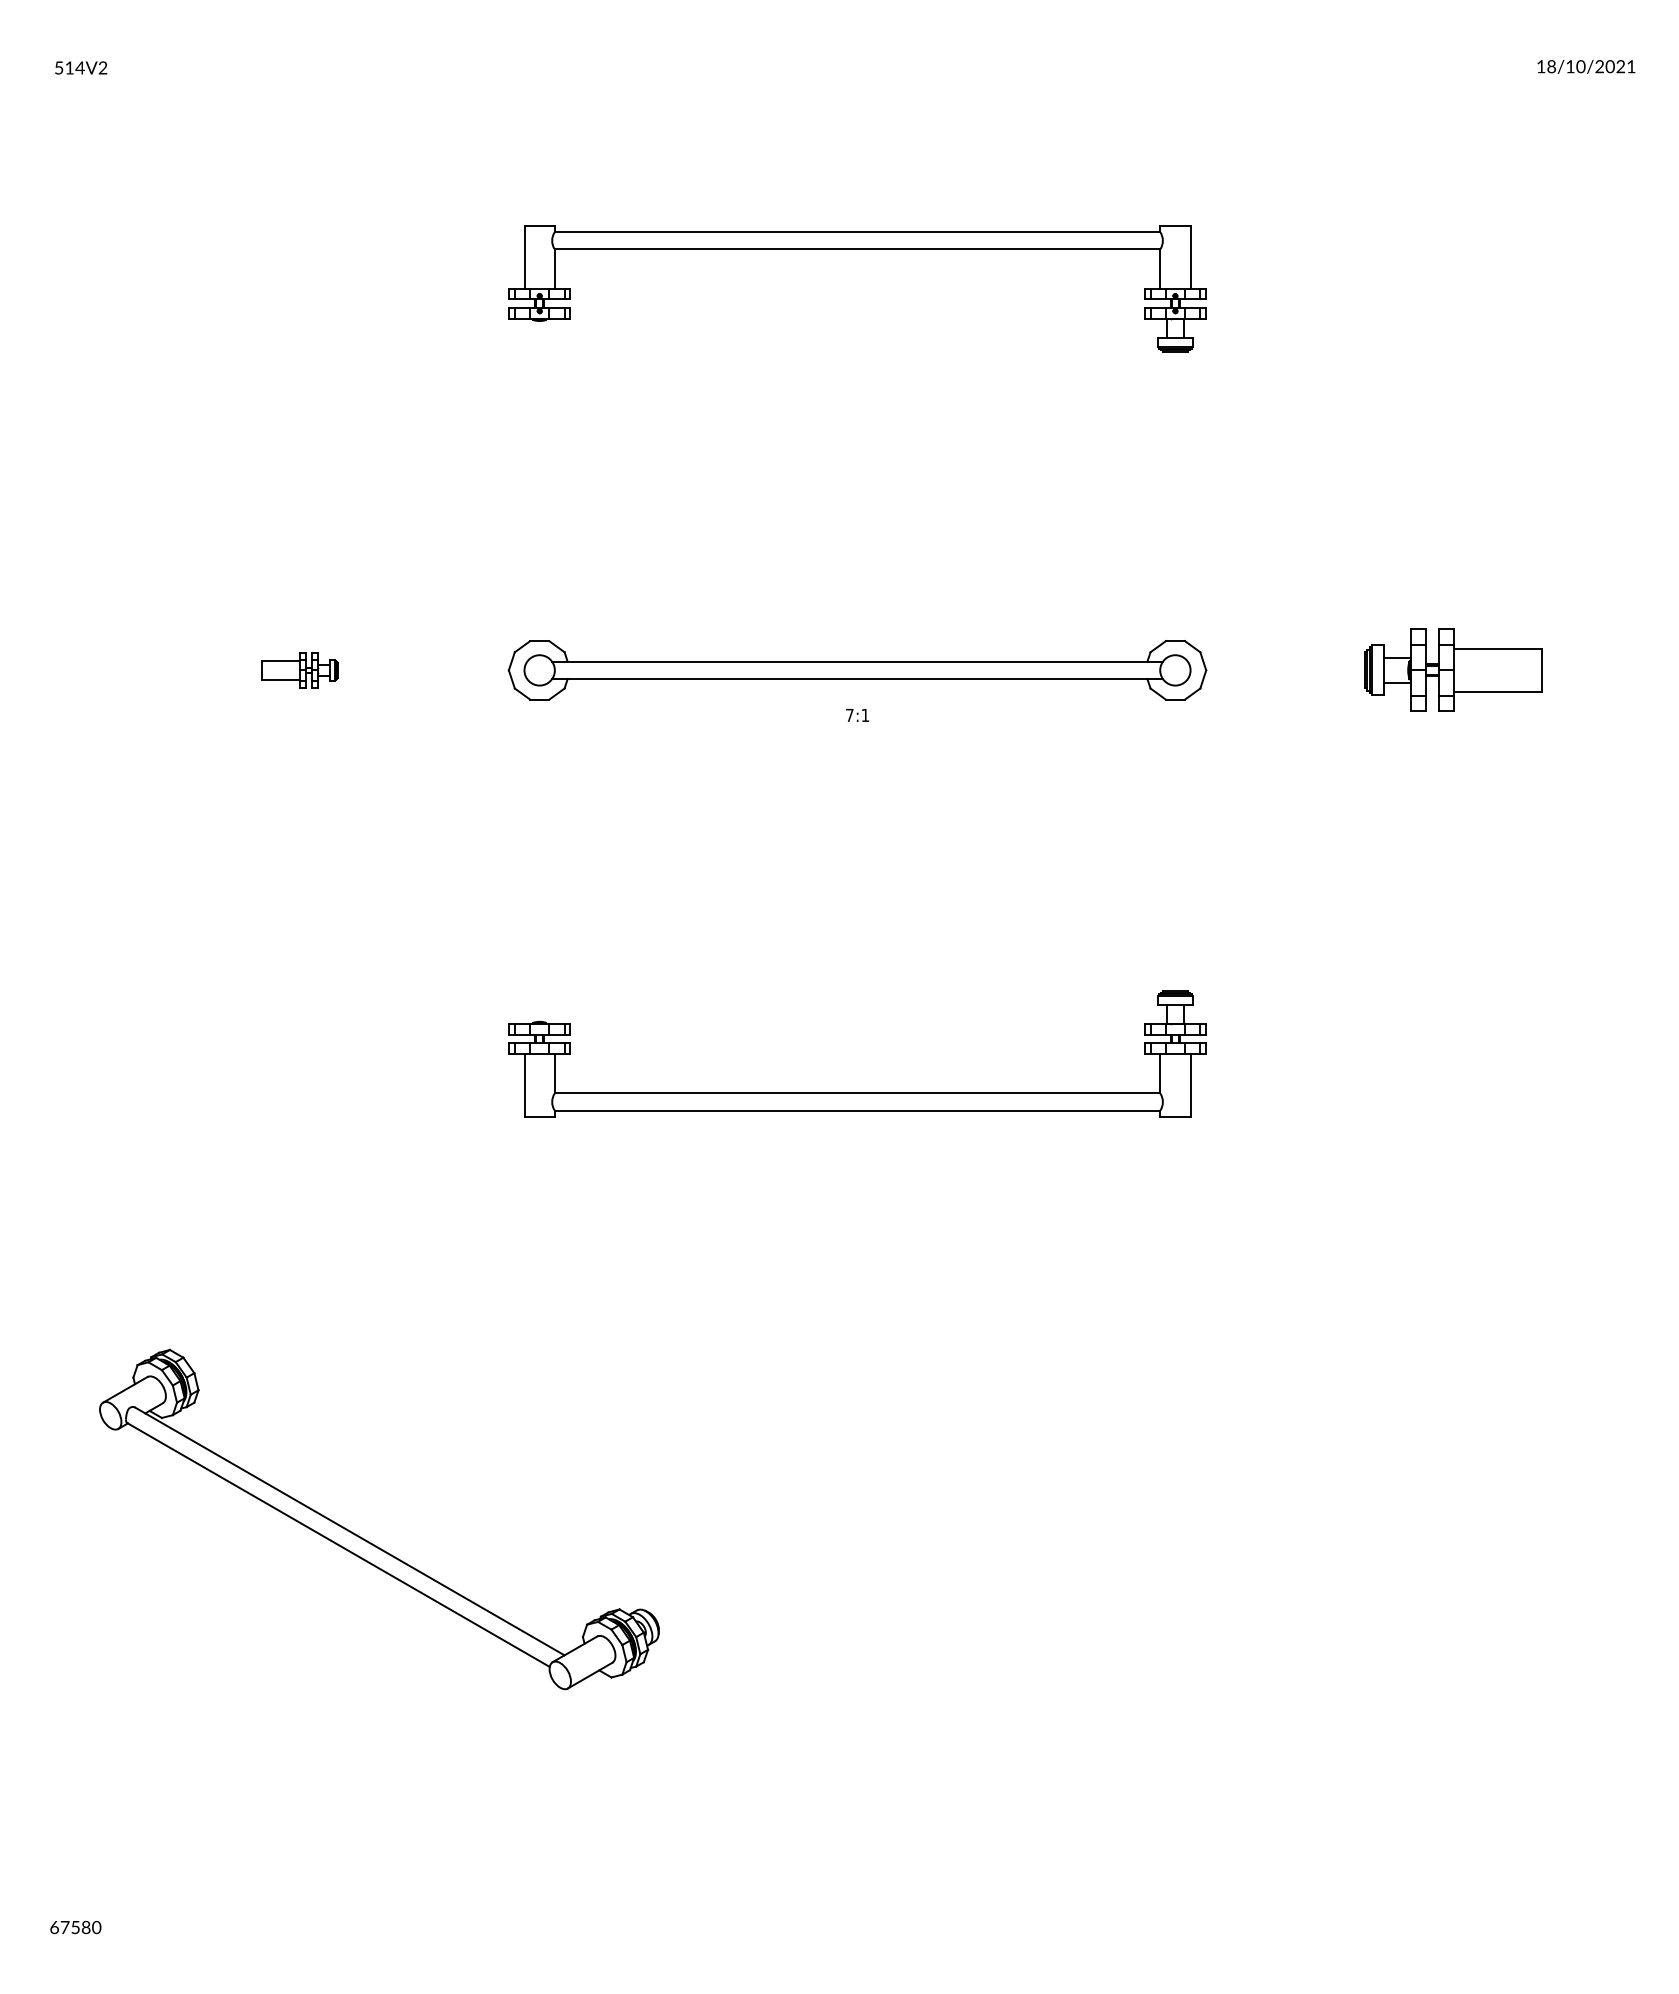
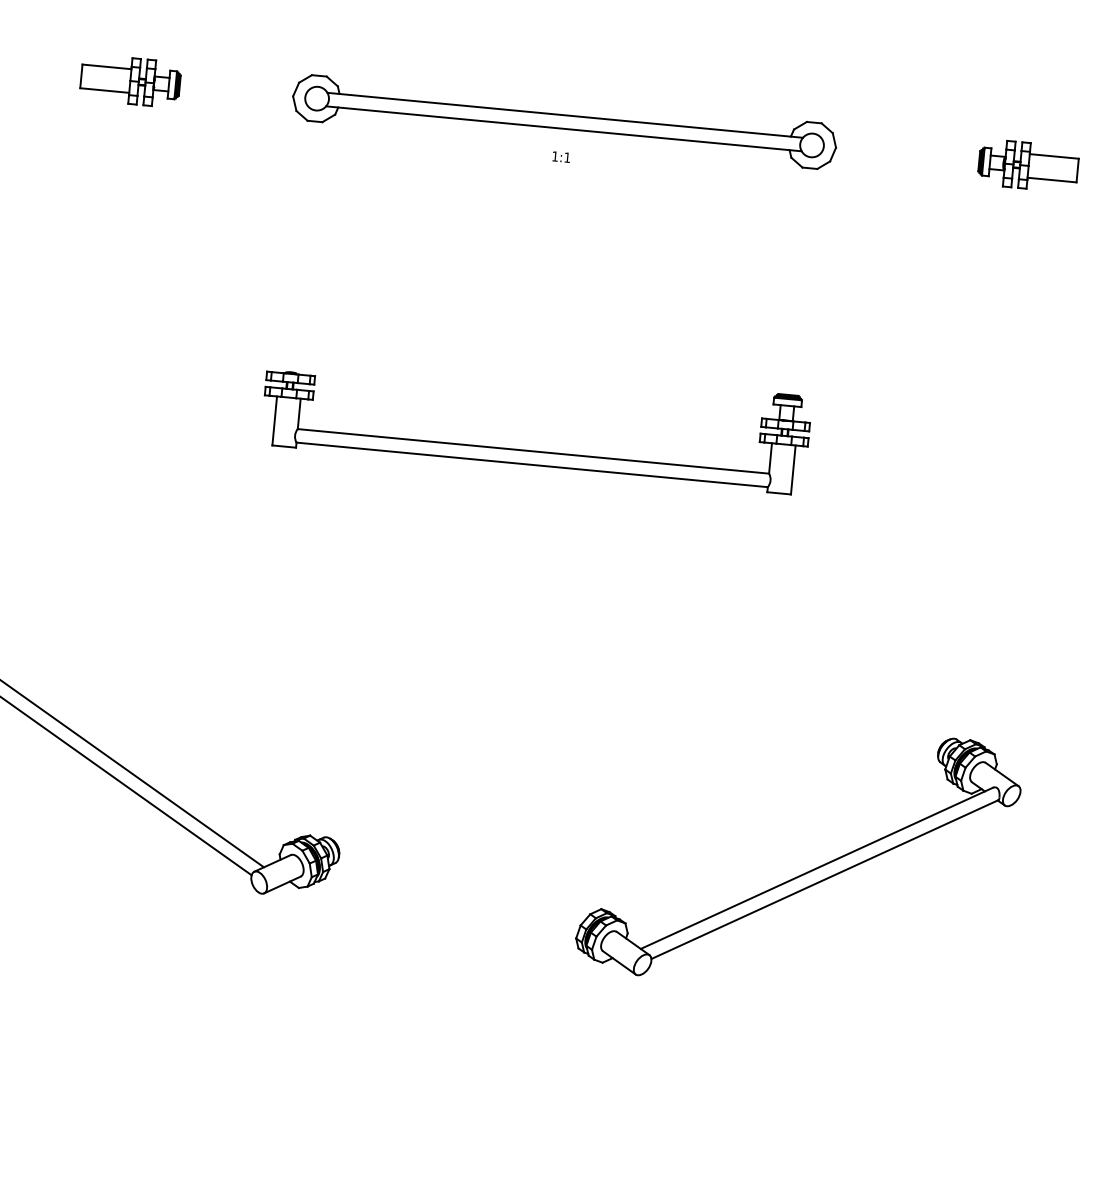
part: (299, 670) -> (130, 81), size x1.67
part: (1453, 670) -> (1028, 166), size x0.71
text: (849, 715) -> (555, 156), 7:1 -> 1:1
part: (1253, 1597) -> (804, 872), added

